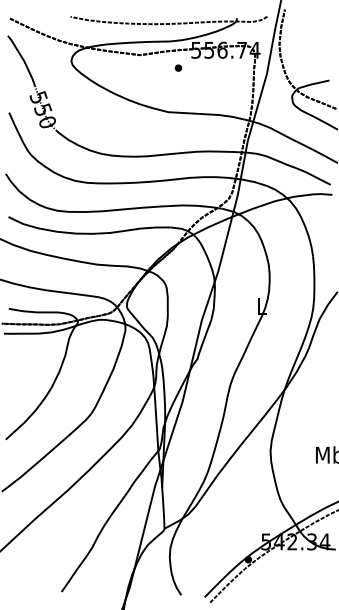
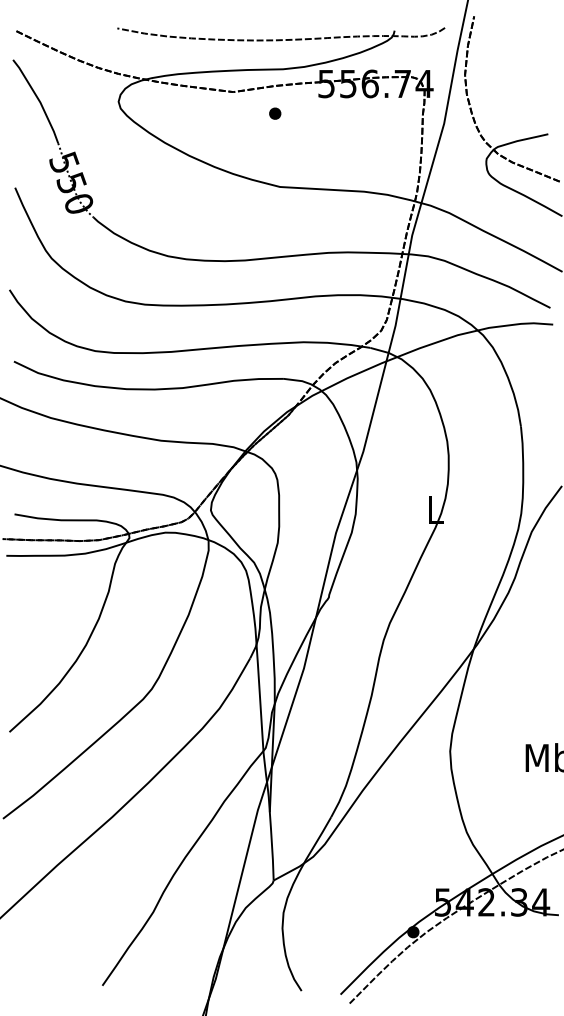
part: (177, 67) -> (273, 112), moved

